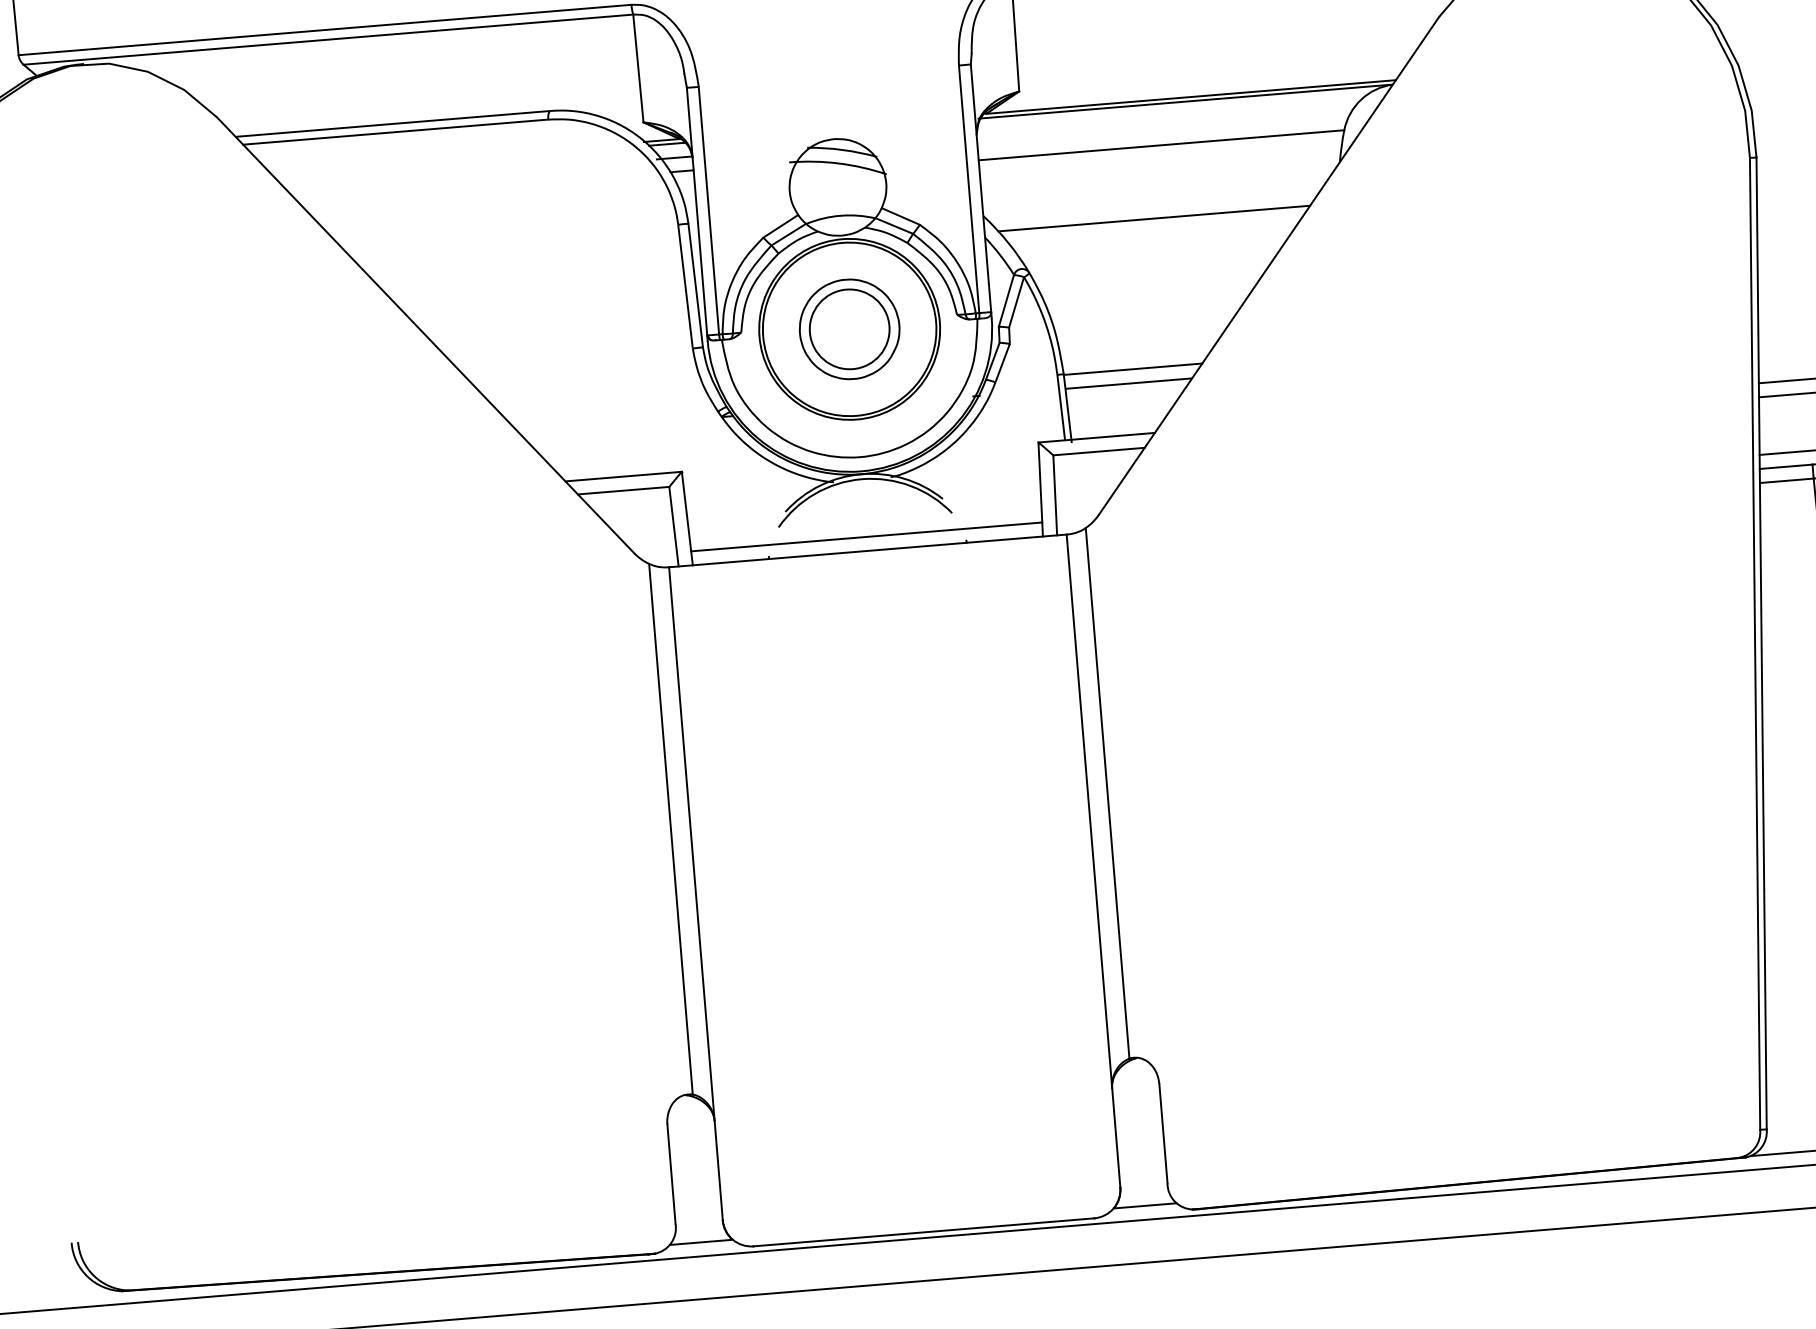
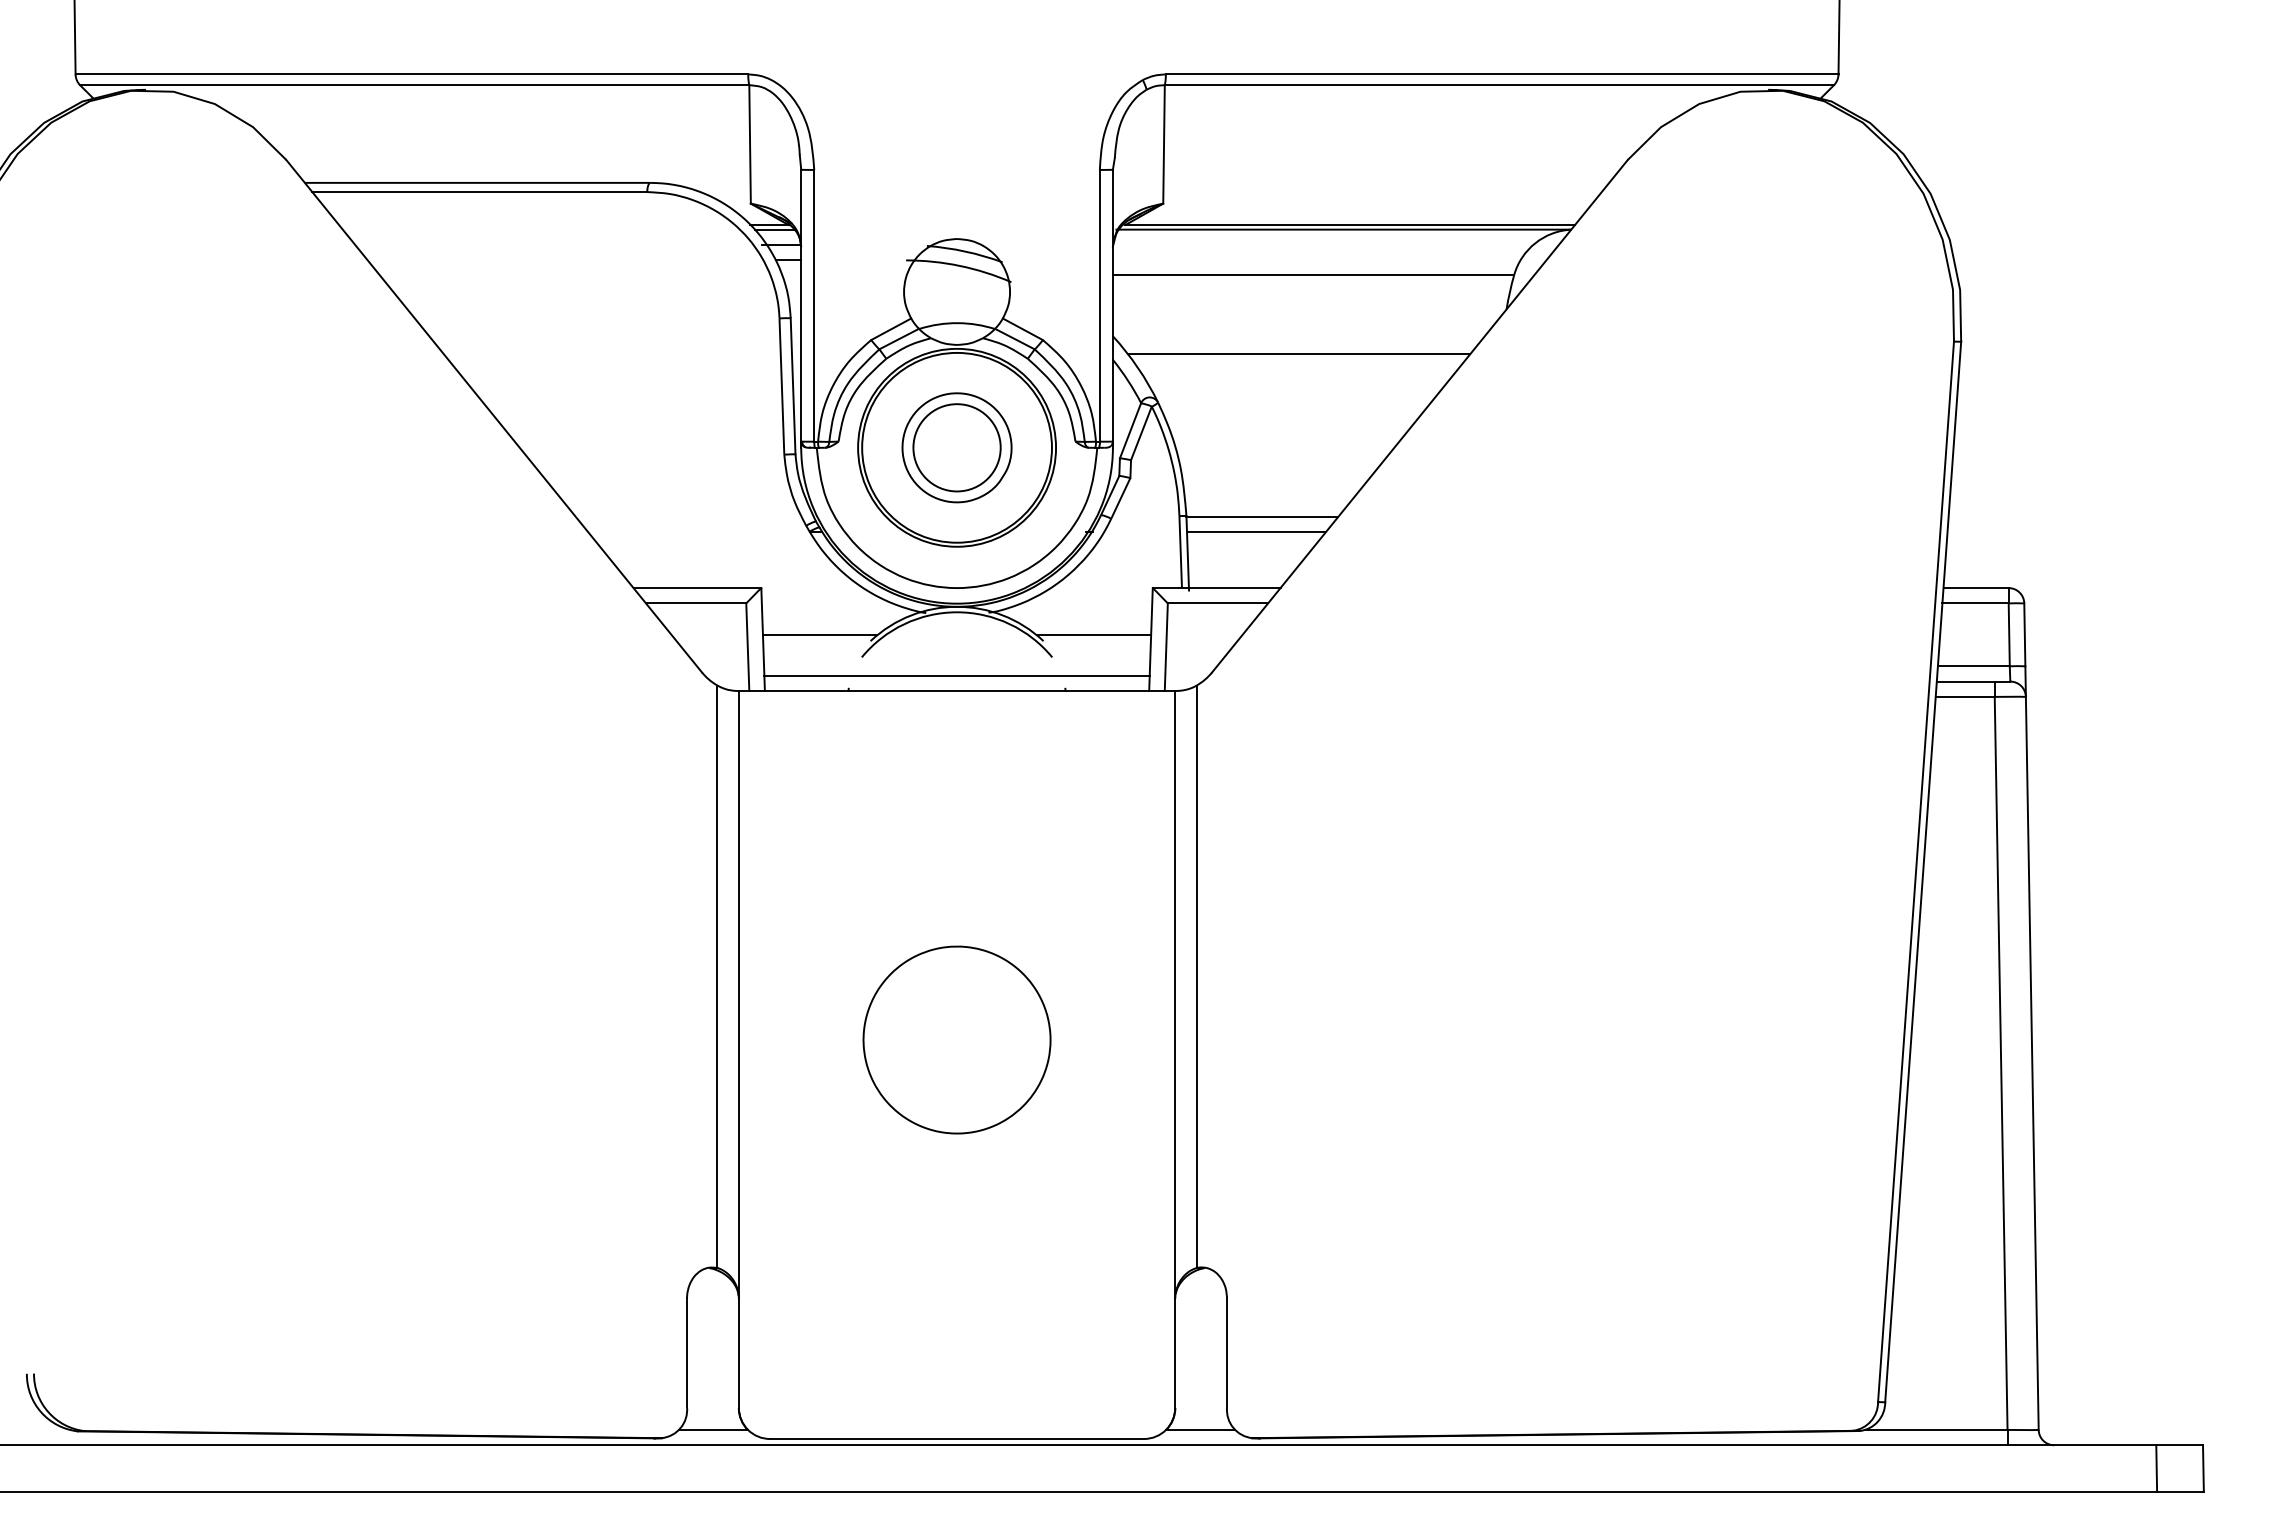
line: (987, 489) -> (1093, 634), added
line: (738, 509) -> (819, 634), added
part: (893, 868) -> (956, 1039), added

